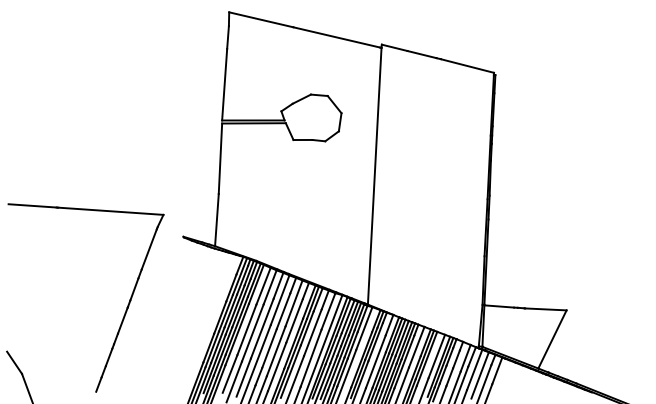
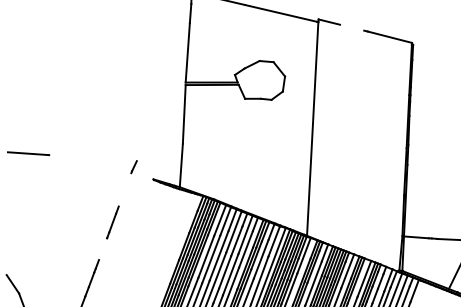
line: (421, 54) -> (351, 27), removed
line: (110, 210) -> (92, 157), removed
line: (148, 249) -> (124, 189), removed
line: (122, 320) -> (102, 249), removed

